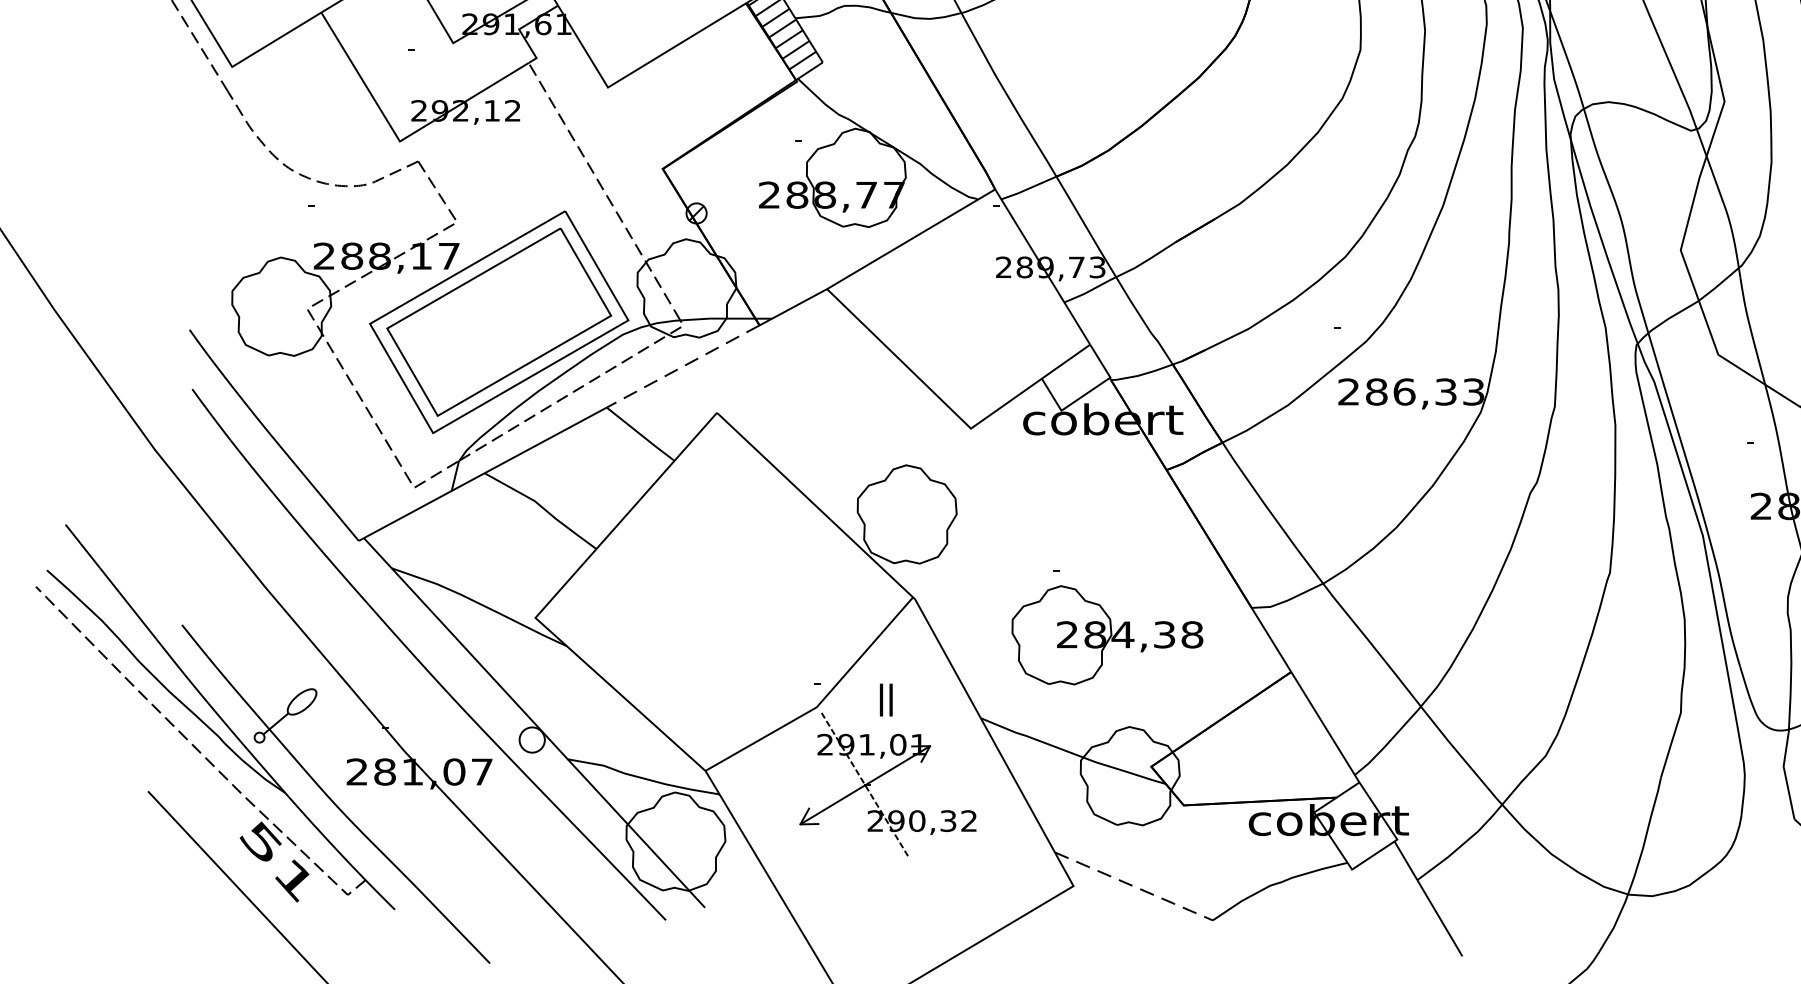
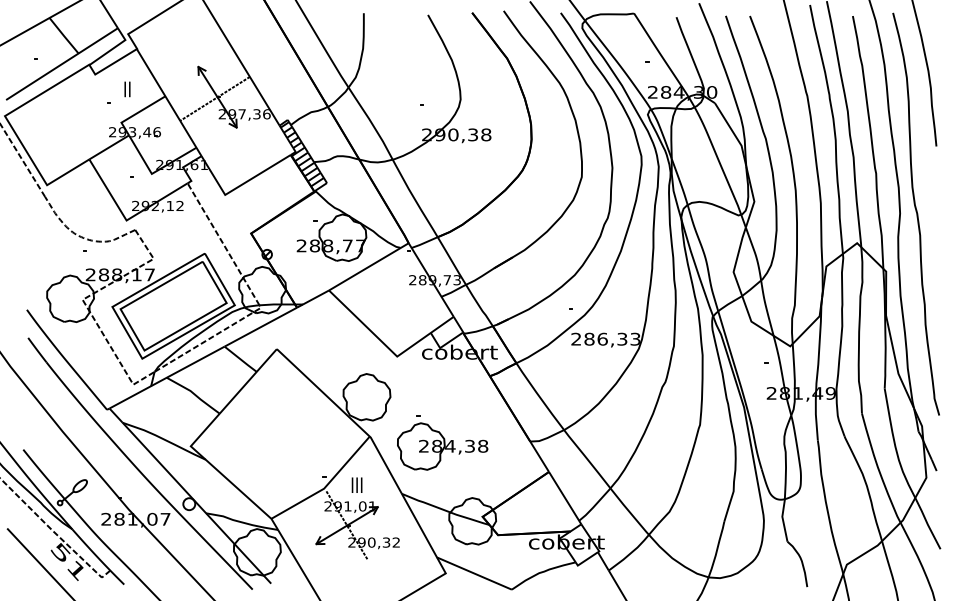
line: (682, 367) -> (260, 327), dashed -> solid
part: (1106, 626) -> (442, 442), moved
text: (885, 698) -> (356, 484), II -> III
line: (1134, 886) -> (474, 573), dashed -> solid

